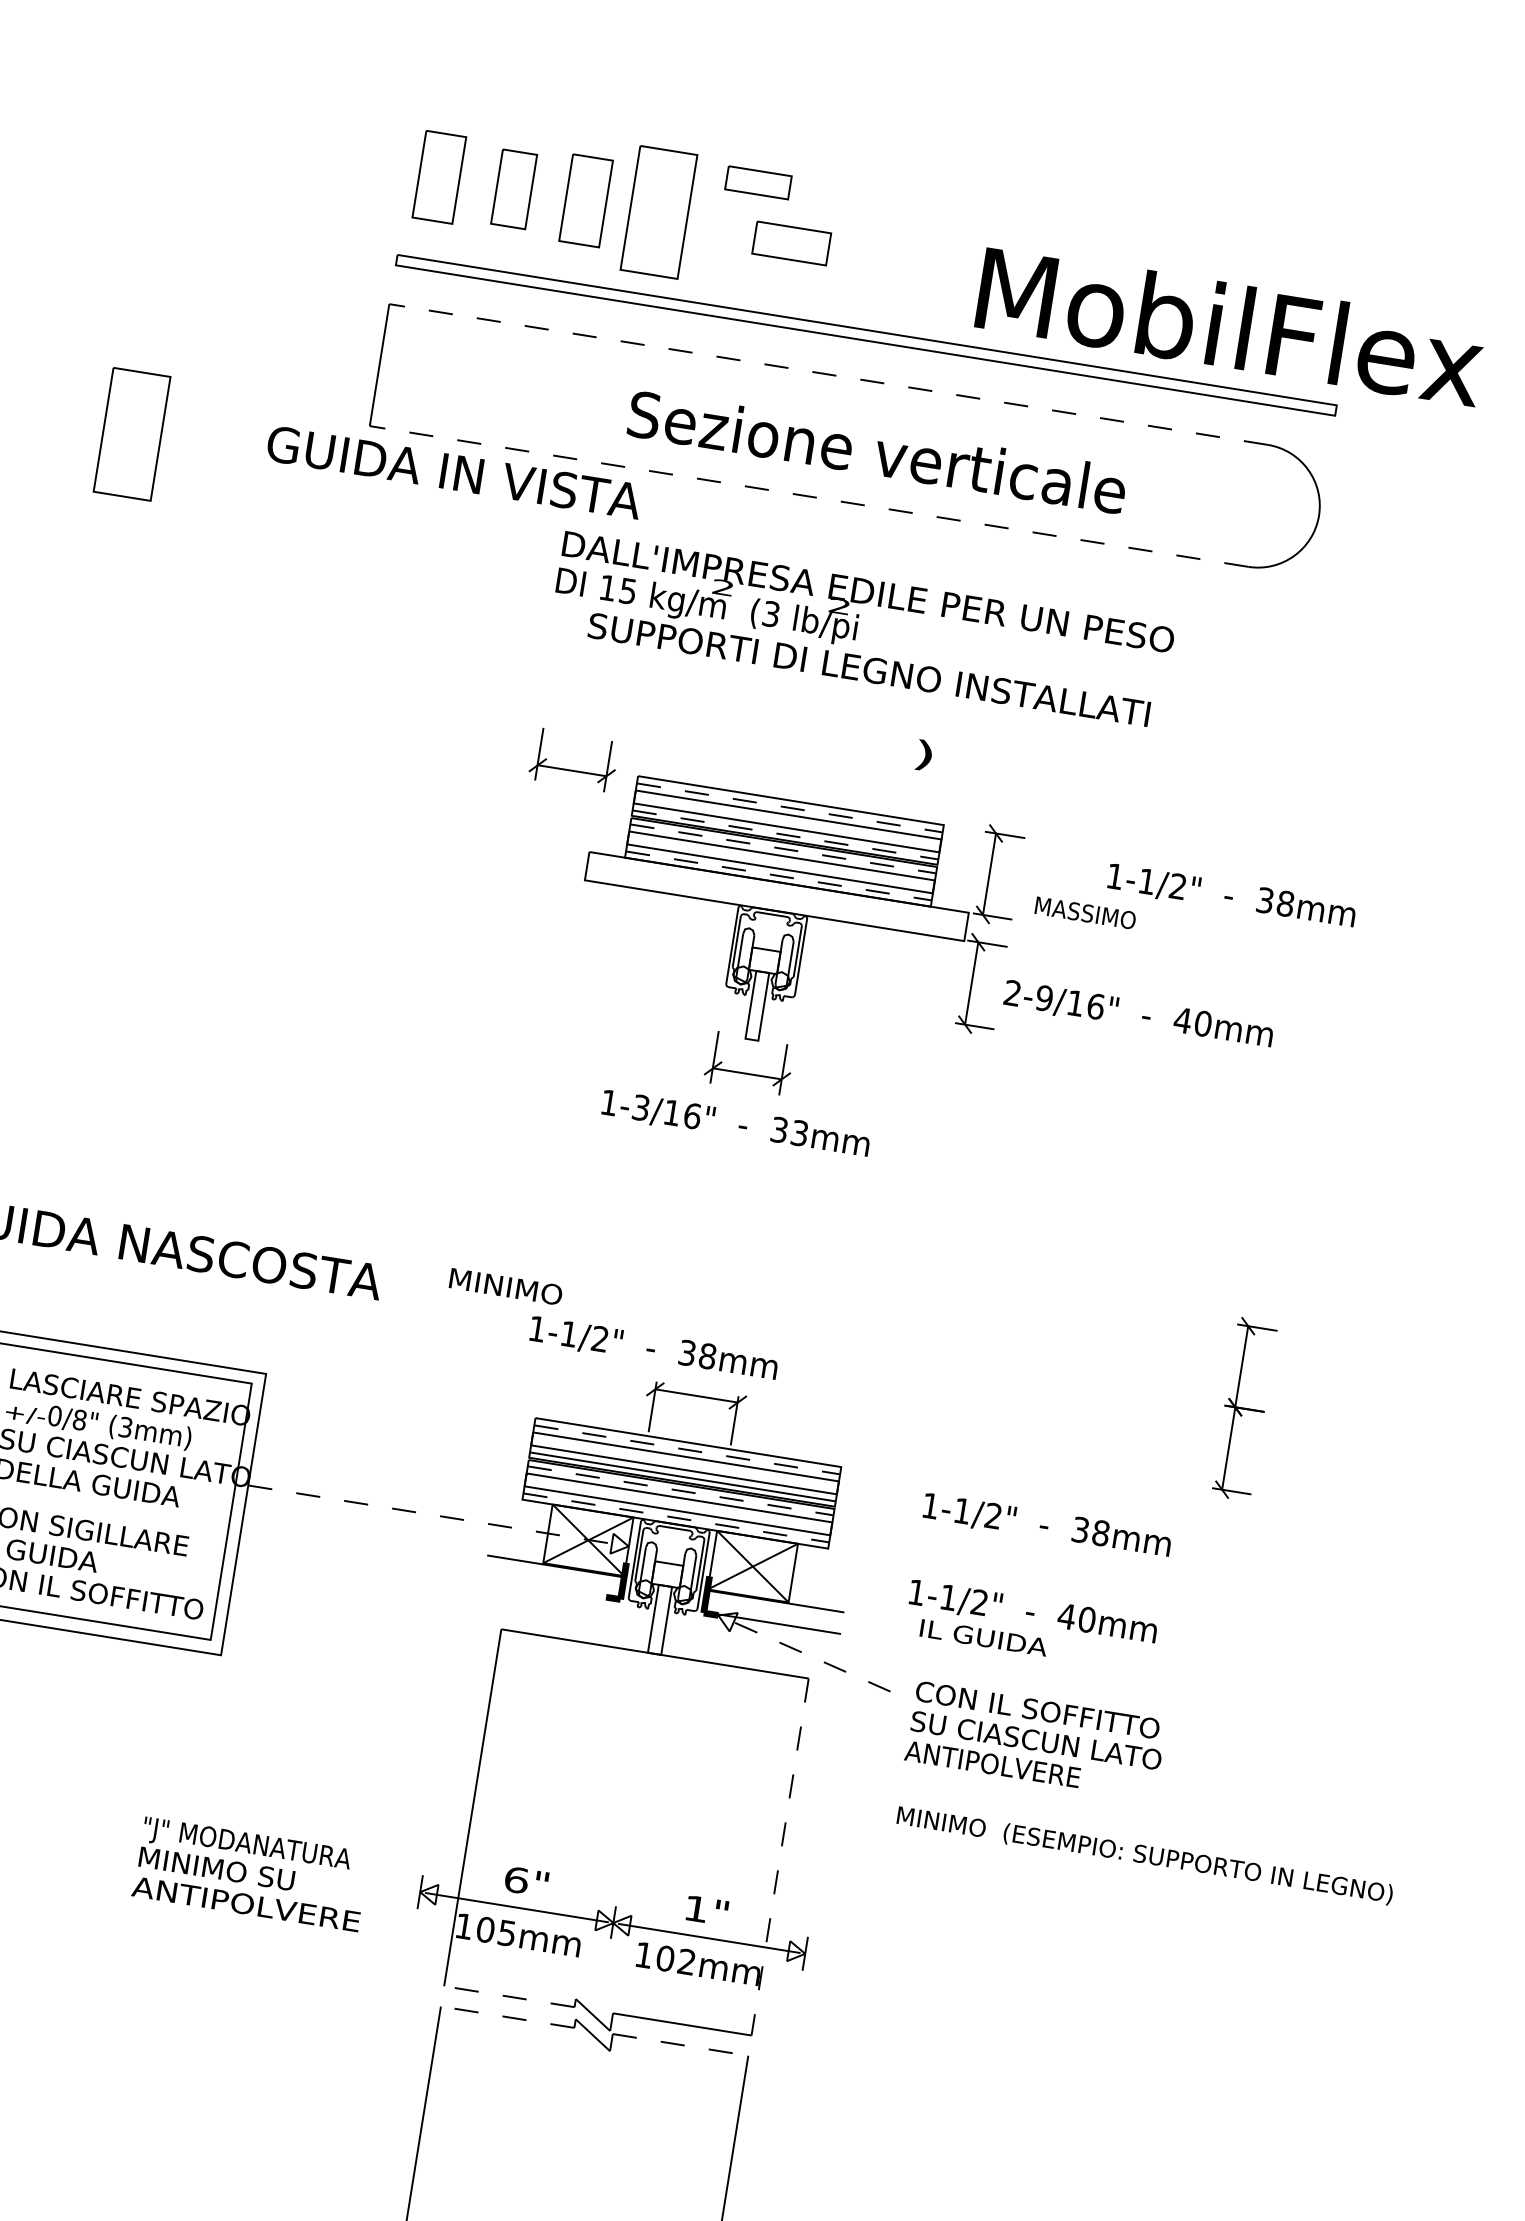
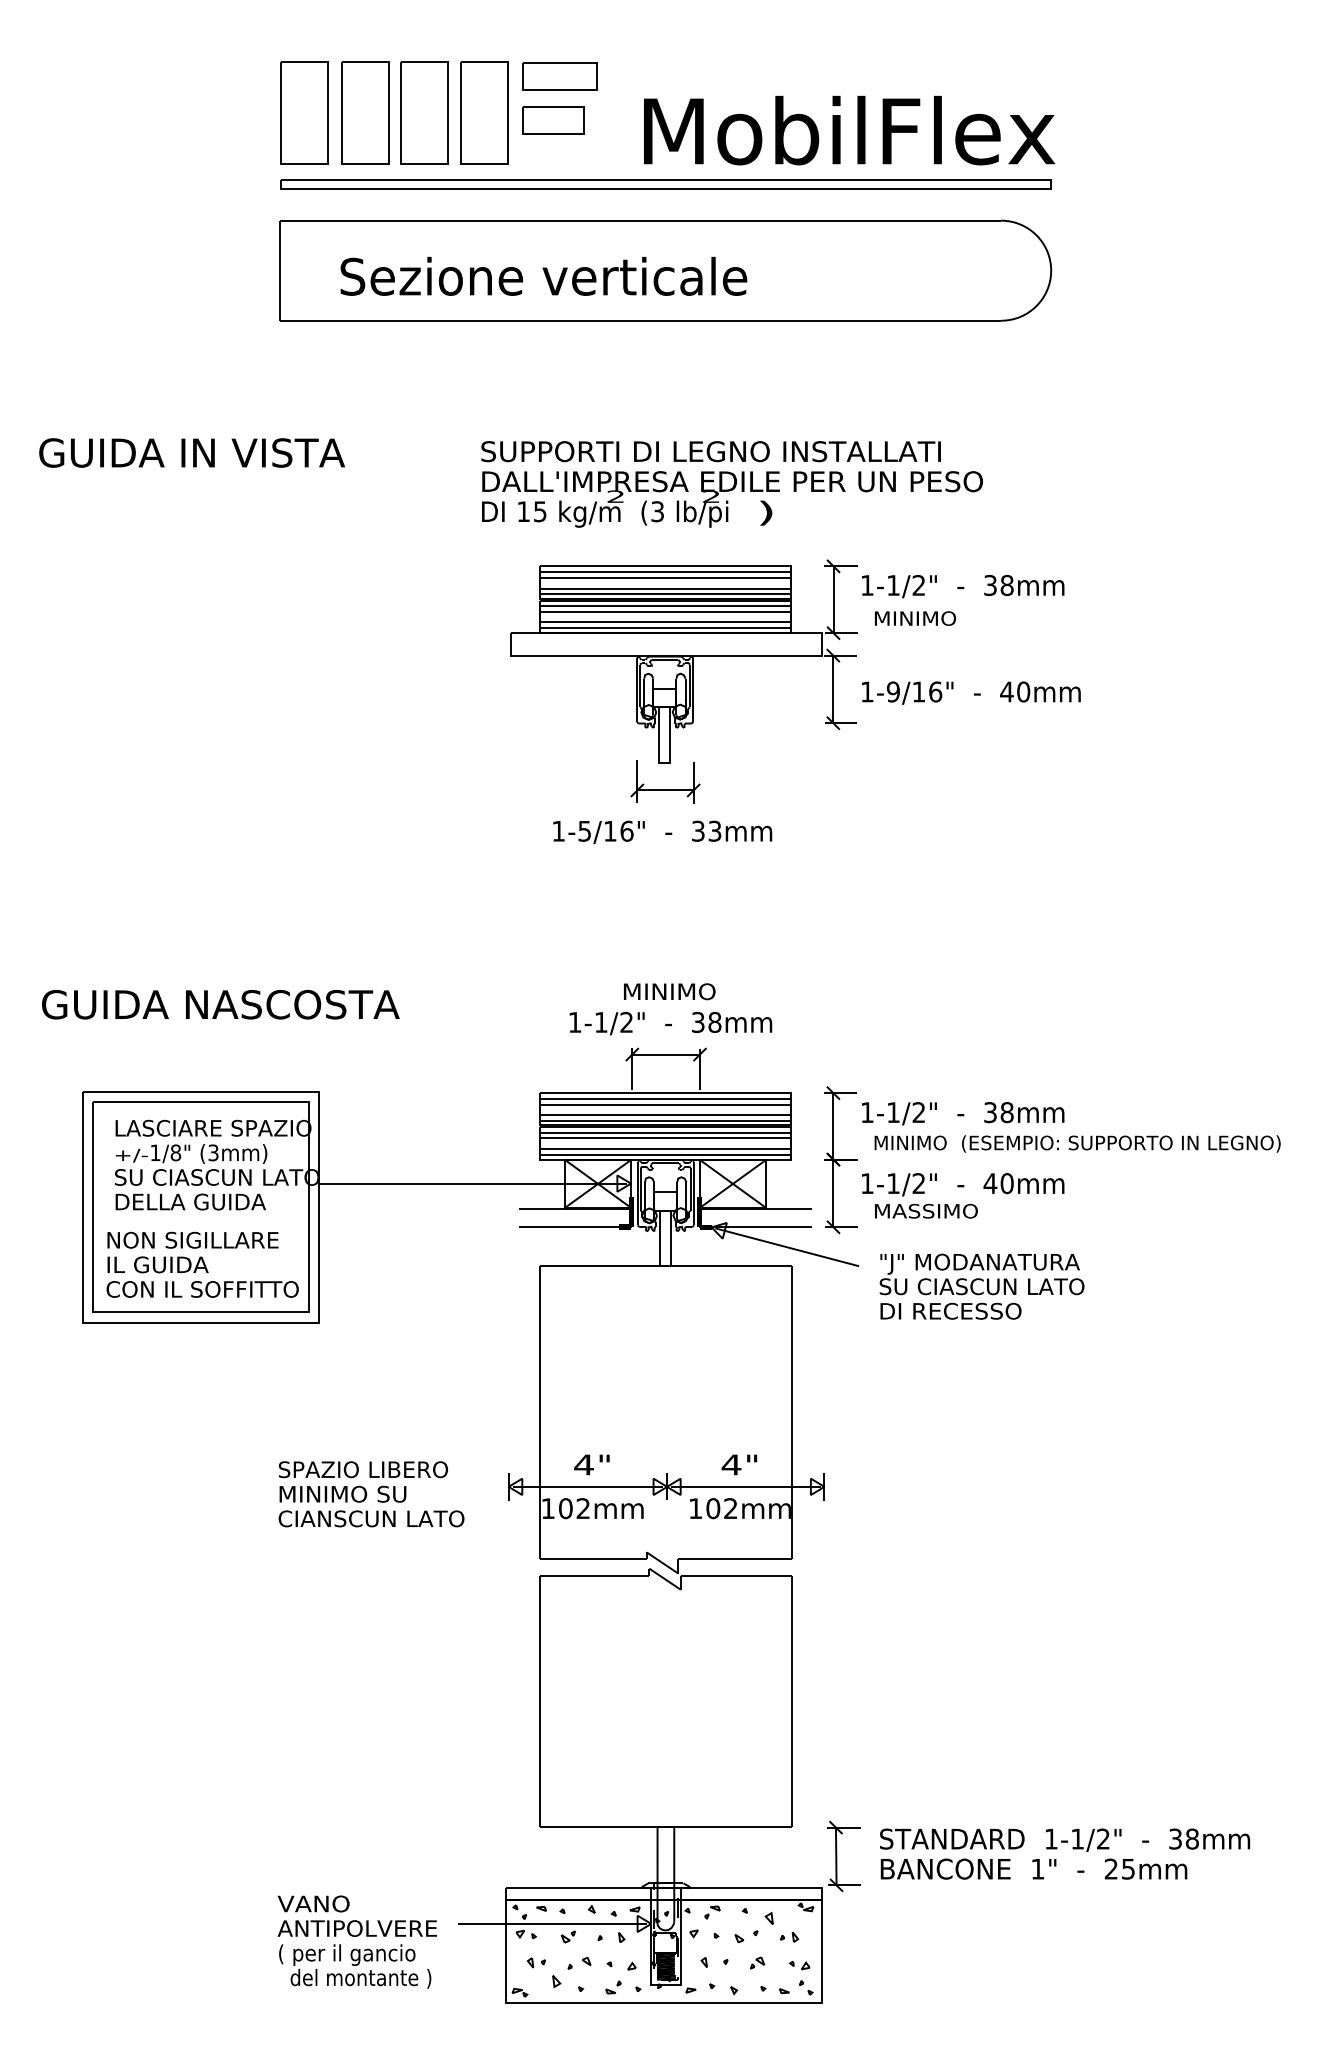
part: (439, 176) -> (304, 112), size x1.43
part: (757, 182) -> (559, 76), size x1.43
part: (514, 188) -> (365, 112), size x1.67
part: (586, 200) -> (424, 112), size x1.43
part: (791, 243) -> (553, 120), moved
text: (1231, 326) -> (849, 130), moved
line: (828, 374) -> (640, 220), dashed -> solid
part: (132, 434) -> (91, 357), removed
text: (877, 450) -> (543, 275), moved
text: (453, 471) -> (191, 452), moved
line: (808, 496) -> (640, 320), dashed -> solid
text: (864, 613) -> (732, 499), moved
part: (572, 769) -> (486, 569), removed
line: (789, 808) -> (665, 572), dashed -> solid
line: (785, 835) -> (665, 594), dashed -> solid
line: (783, 848) -> (665, 605), dashed -> solid
line: (779, 876) -> (665, 628), dashed -> solid
text: (1232, 896) -> (963, 586), moved
text: (1085, 913) -> (915, 618), MASSIMO -> MINIMO
text: (1012, 992) -> (867, 691), 2-9/16" -> 1-9/16"
text: (642, 1107) -> (585, 830), 1-3/16" -> 1-5/16"
text: (505, 1286) -> (669, 991), moved
text: (653, 1348) -> (670, 1023), moved
part: (1243, 1409) -> (840, 1160), moved
text: (55, 1415) -> (155, 1152), 0/8" -> 1/8"
line: (687, 1449) -> (665, 1098), dashed -> solid
line: (680, 1490) -> (665, 1132), dashed -> solid
line: (436, 1515) -> (473, 1183), dashed -> solid
line: (676, 1517) -> (665, 1154), dashed -> solid
line: (552, 1587) -> (575, 1226), added
text: (983, 1636) -> (926, 1210), IL GUIDA -> MASSIMO
line: (805, 1654) -> (786, 1247), dashed -> solid
text: (1037, 1711) -> (979, 1263), CON IL SOFFITTO -> "J" MODANATURA
text: (992, 1763) -> (949, 1310), ANTIPOLVERE -> DI RECESSO
text: (246, 1845) -> (363, 1471), "J" MODANATURA -> SPAZIO LIBERO
text: (1144, 1855) -> (1077, 1143), moved
line: (779, 1857) -> (791, 1413), dashed -> solid
text: (515, 1879) -> (583, 1464), 6" -> 4"
text: (245, 1903) -> (370, 1518), ANTIPOLVERE -> CIANSCUN LATO
text: (696, 1908) -> (731, 1464), 1" -> 4"
text: (506, 1932) -> (582, 1508), 105mm -> 102mm
line: (509, 1997) -> (593, 1559), dashed -> solid
line: (507, 2016) -> (594, 1575), dashed -> solid
line: (680, 2044) -> (736, 1575), dashed -> solid

